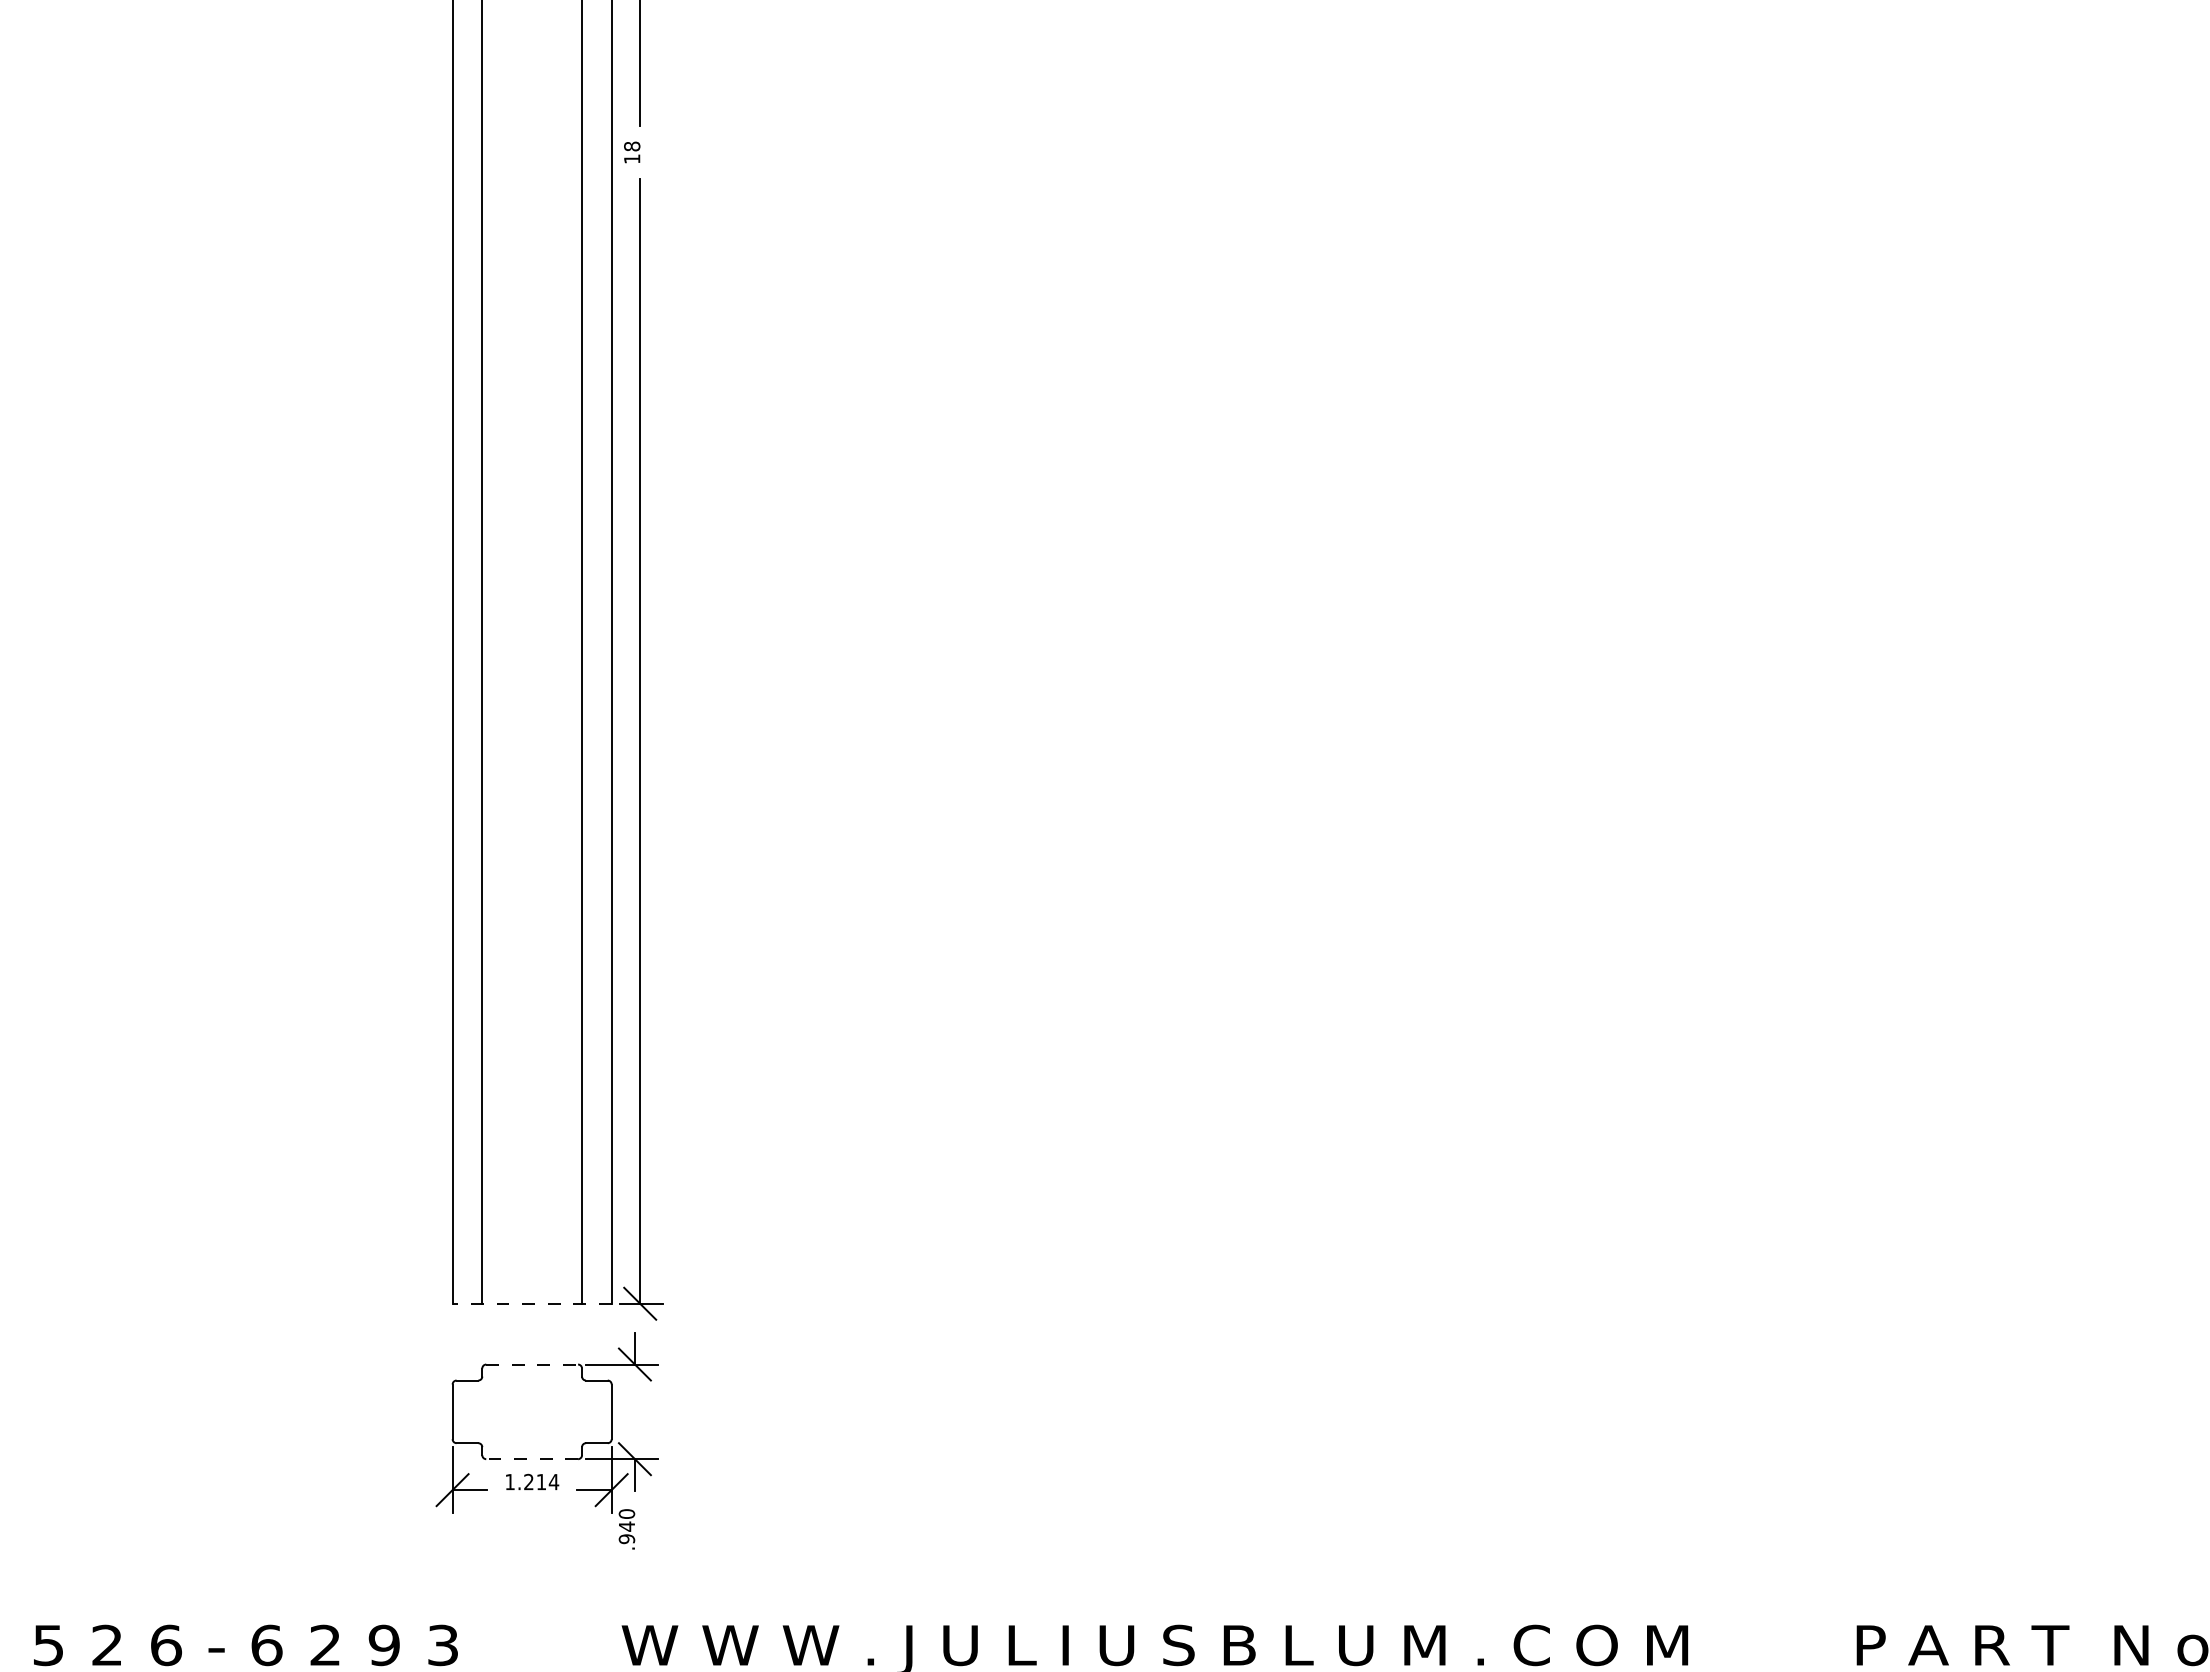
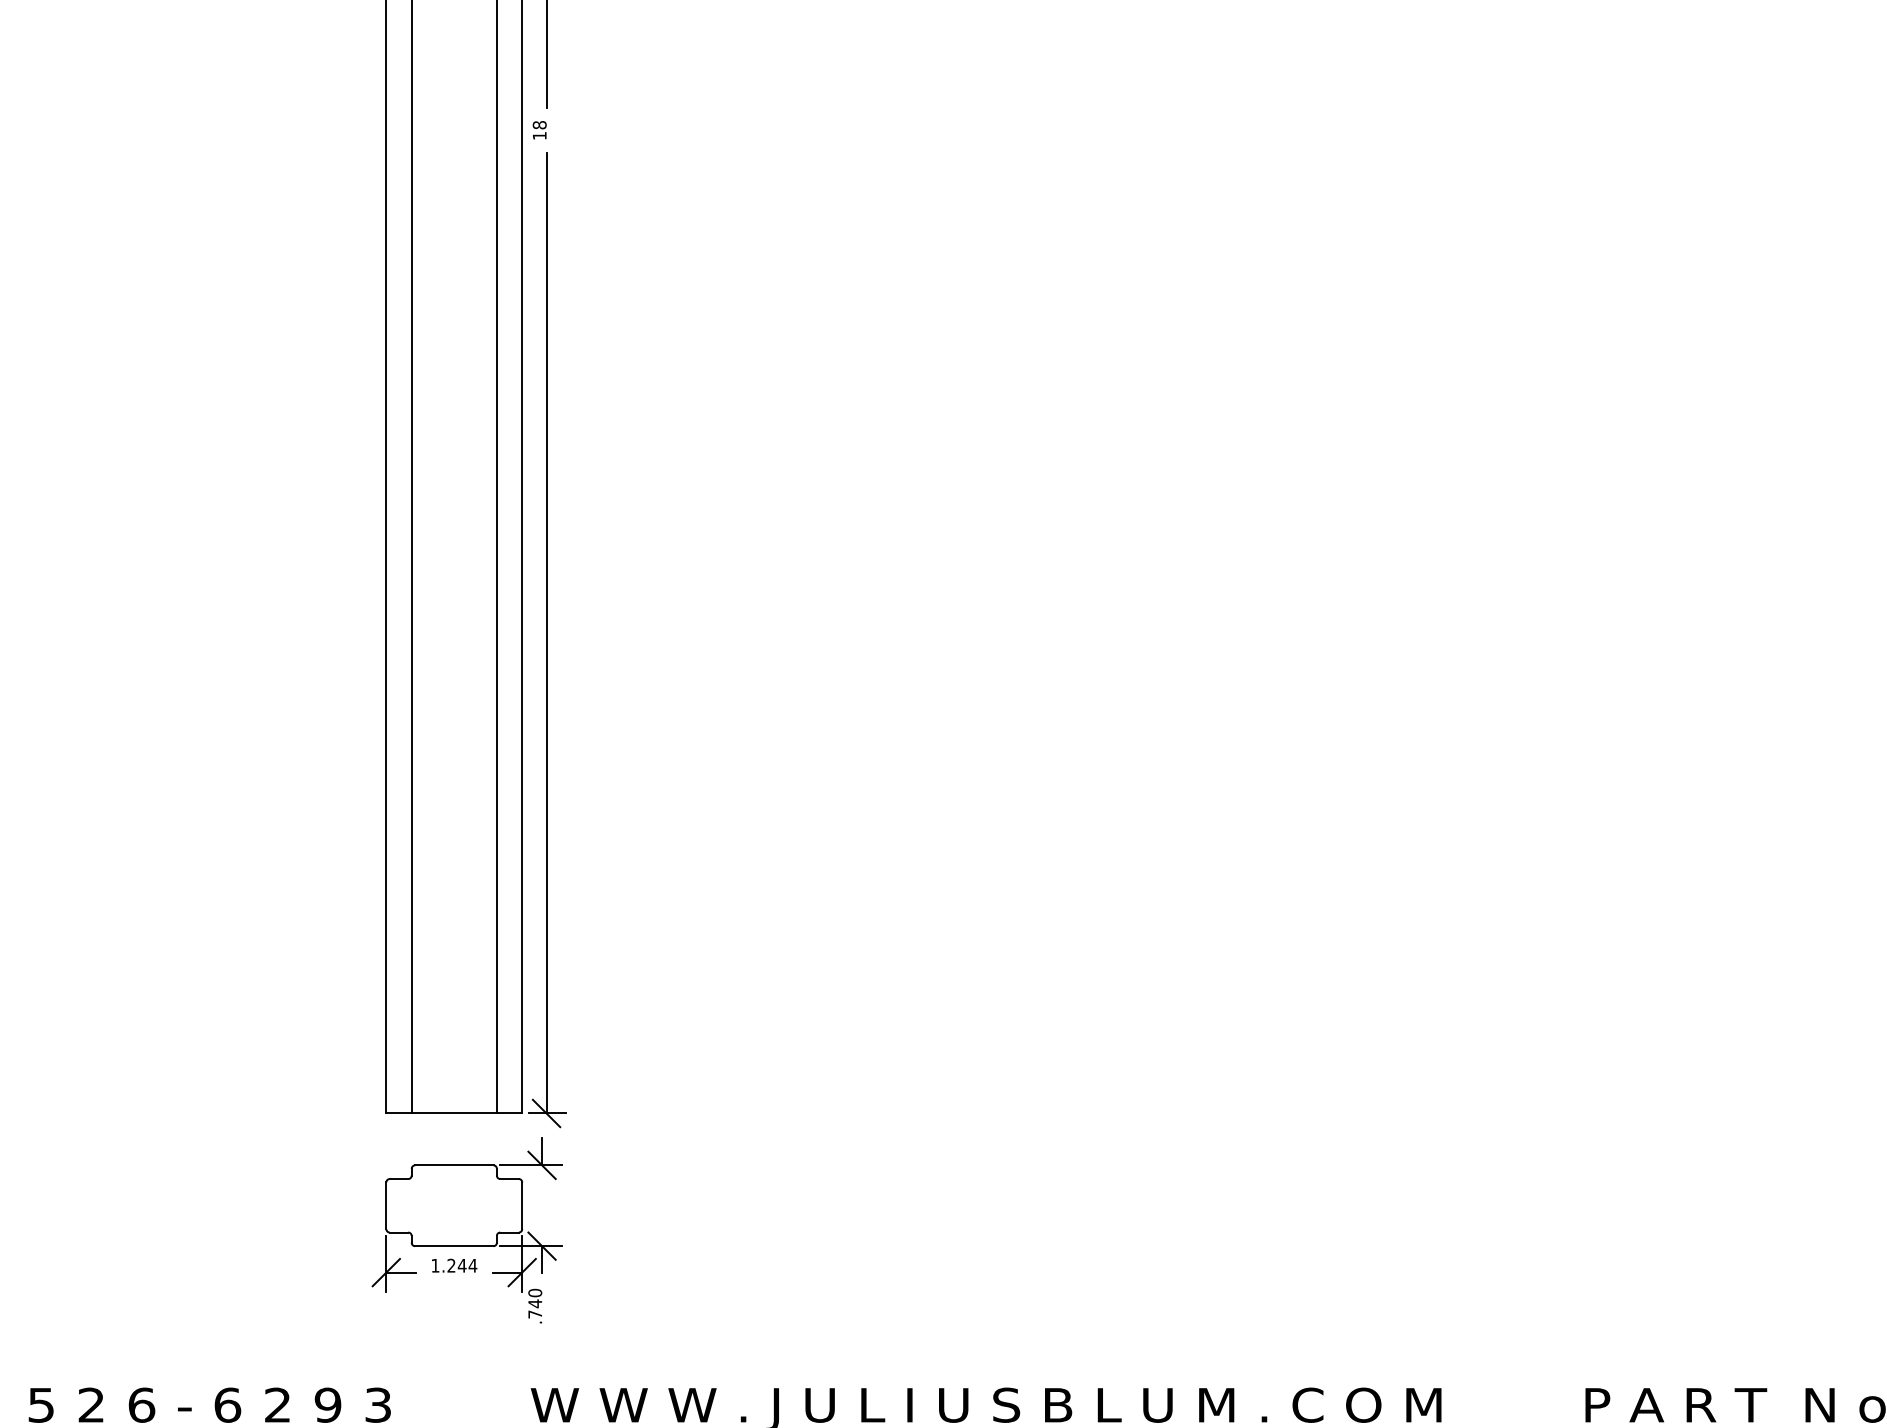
line: (532, 1303) -> (454, 1113), dashed -> solid
line: (532, 1364) -> (454, 1165), dashed -> solid
line: (532, 1459) -> (454, 1246), dashed -> solid
text: (541, 1482) -> (462, 1266), 1.214 -> 1.244
text: (626, 1539) -> (534, 1314), .940 -> .740

